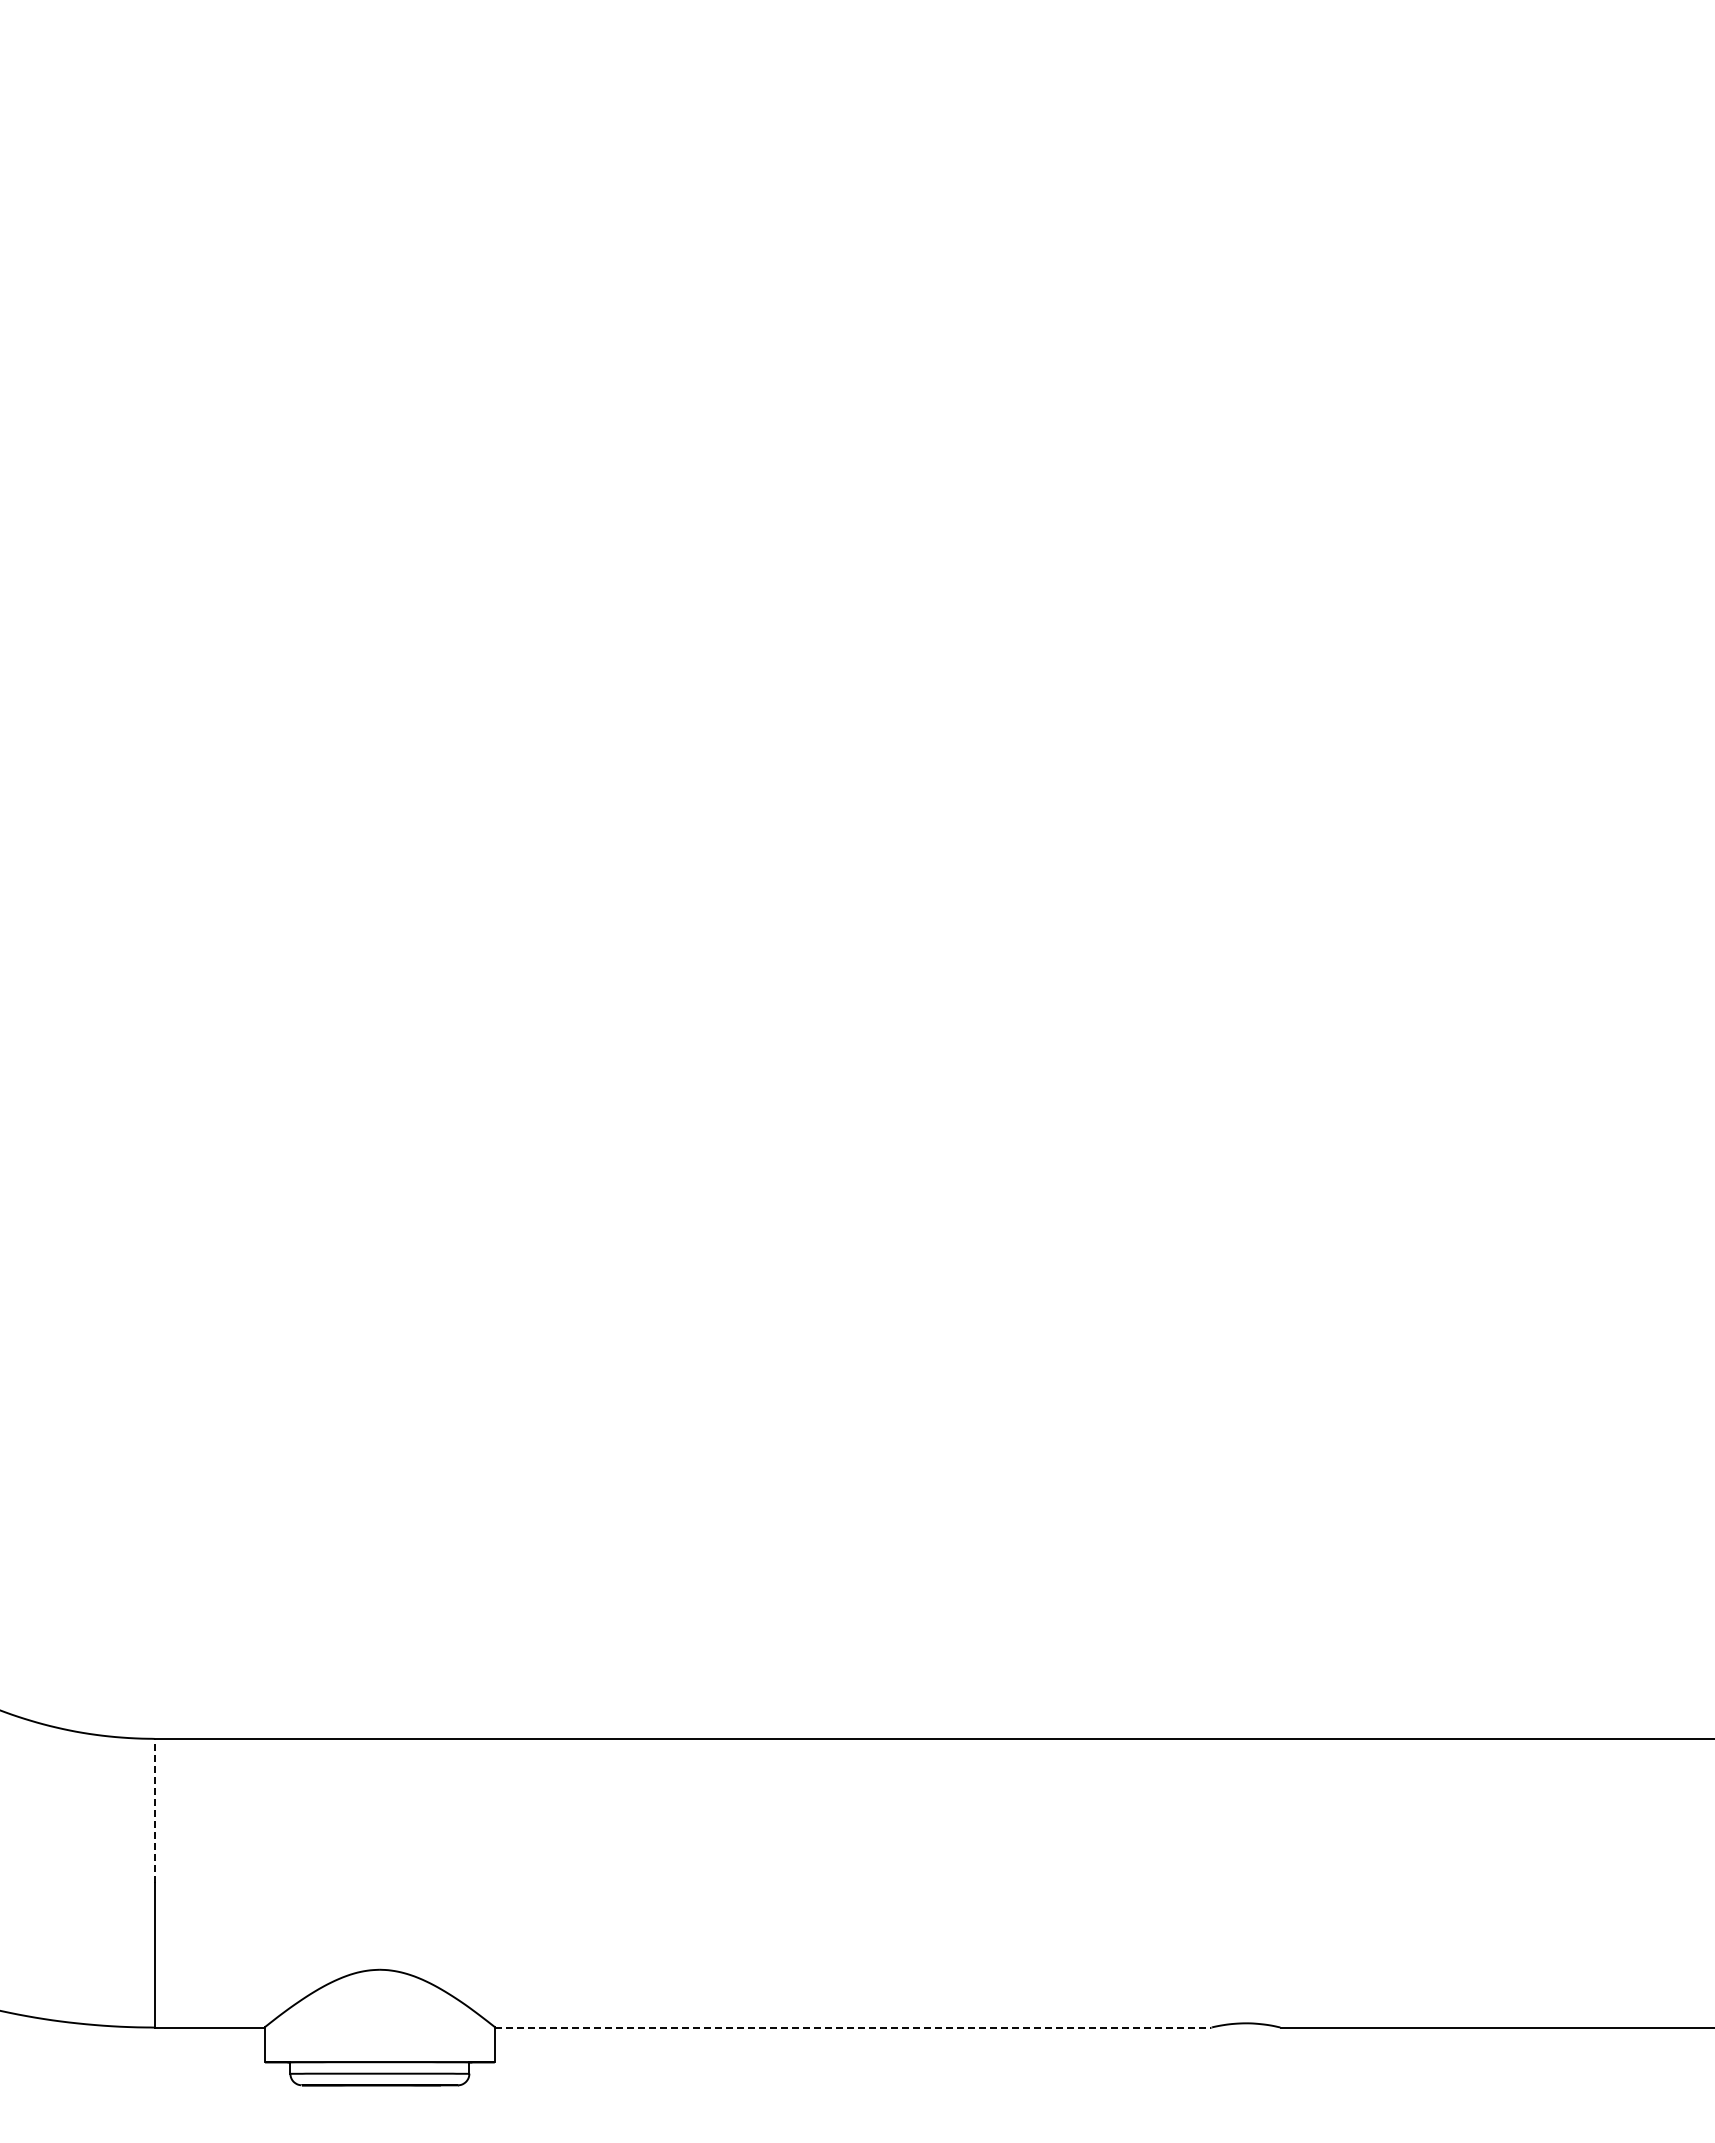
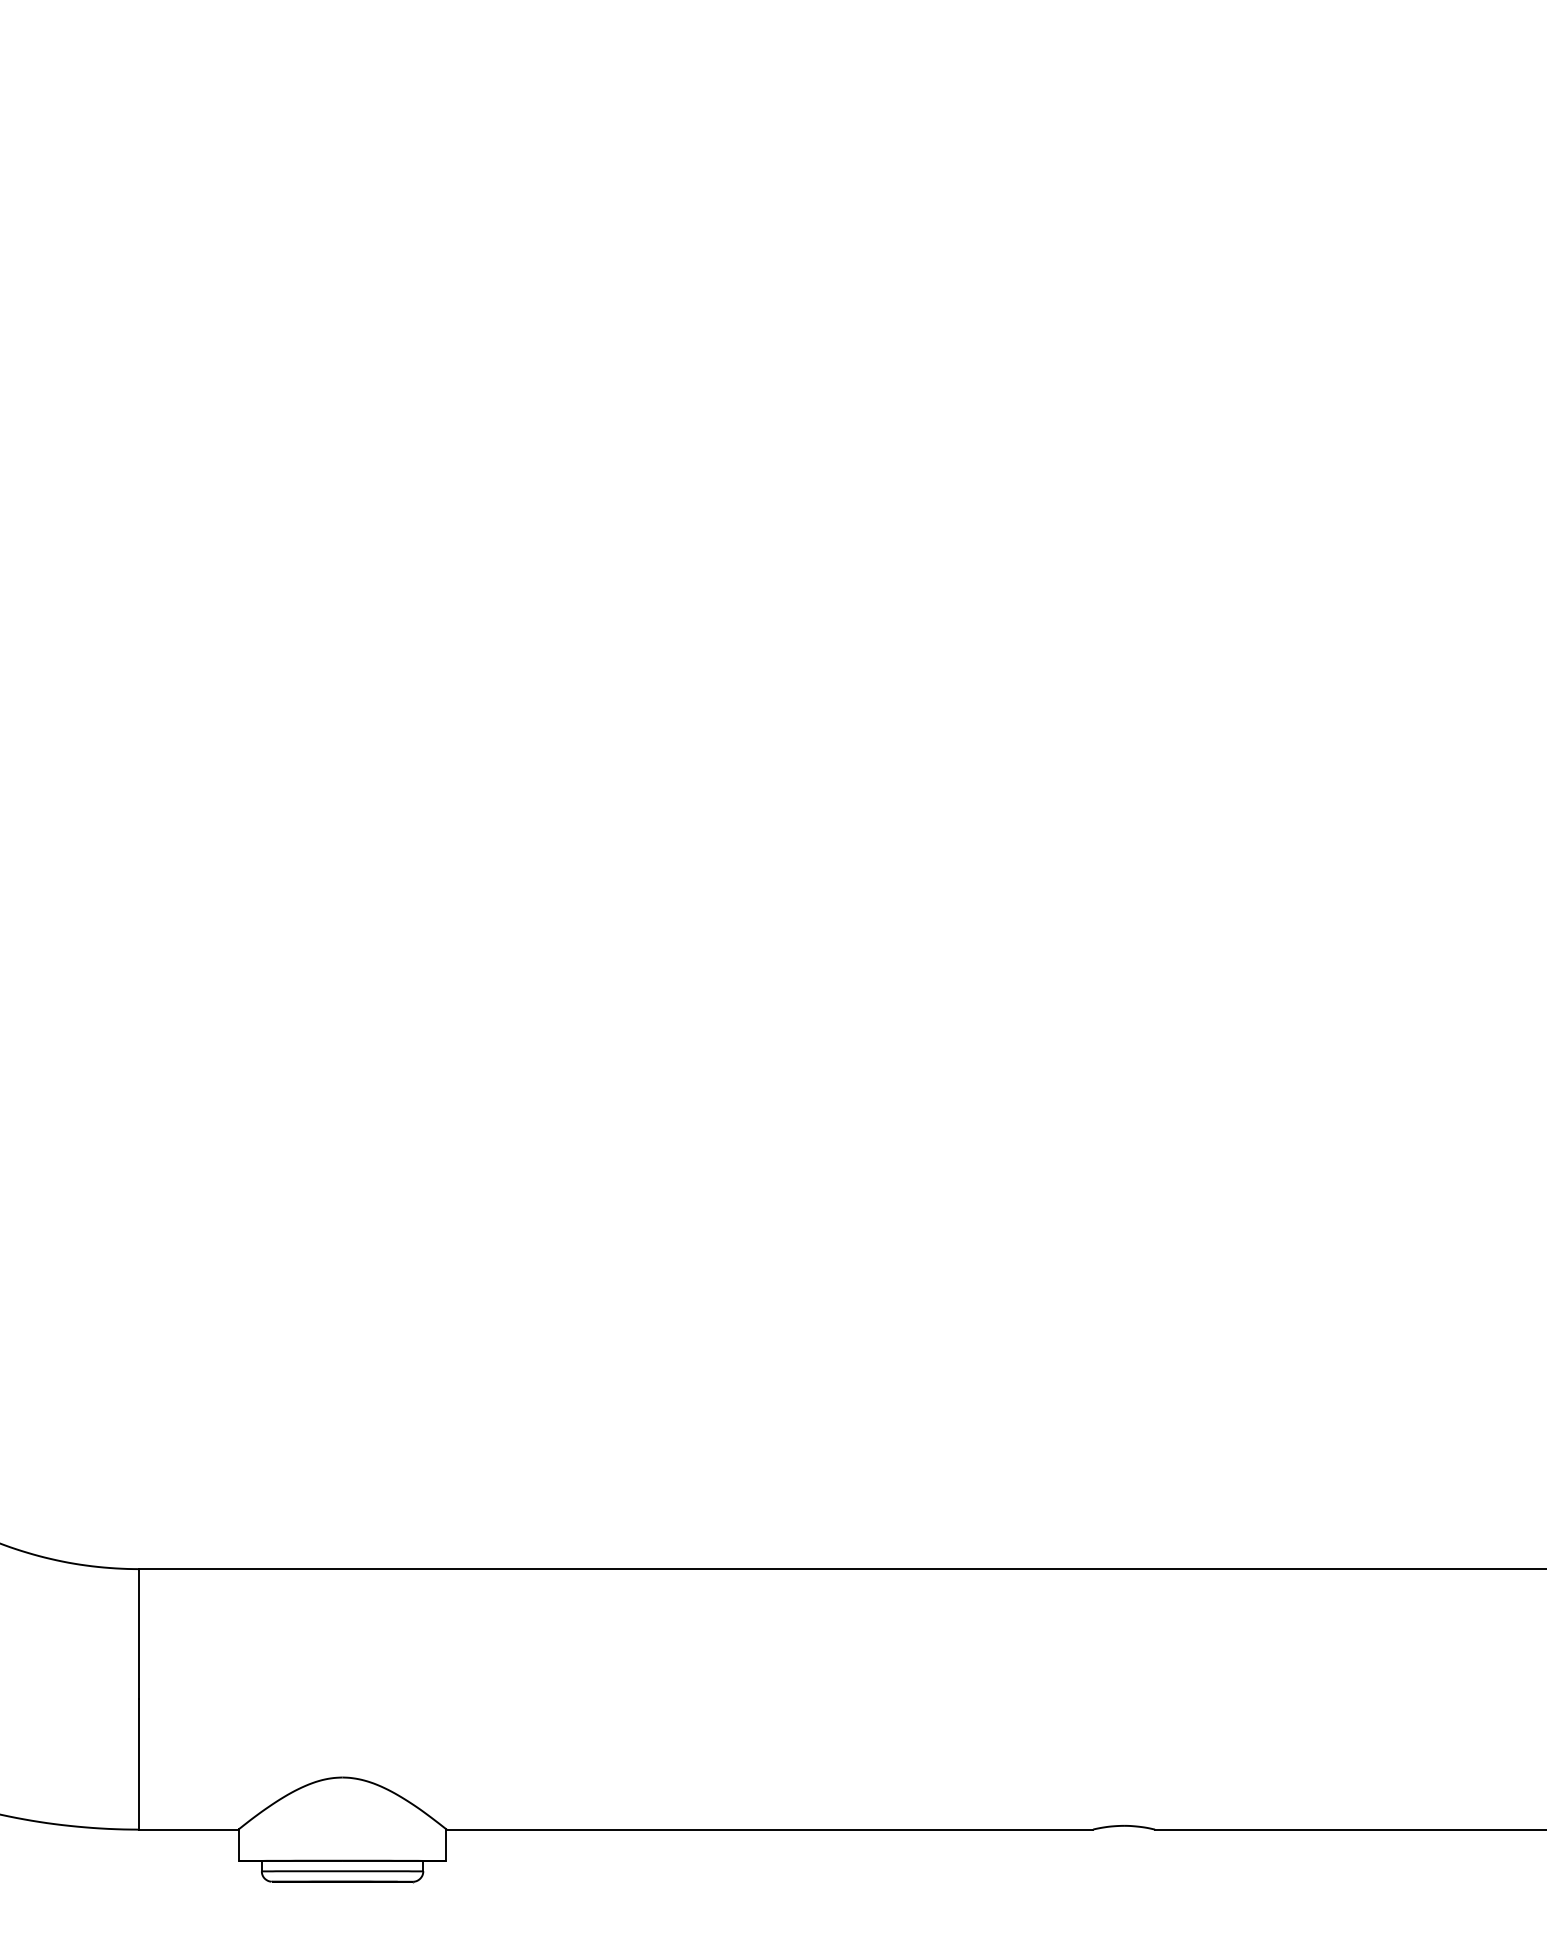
line: (154, 1810) -> (139, 1633), dashed -> solid
line: (853, 2027) -> (769, 1829), dashed -> solid

